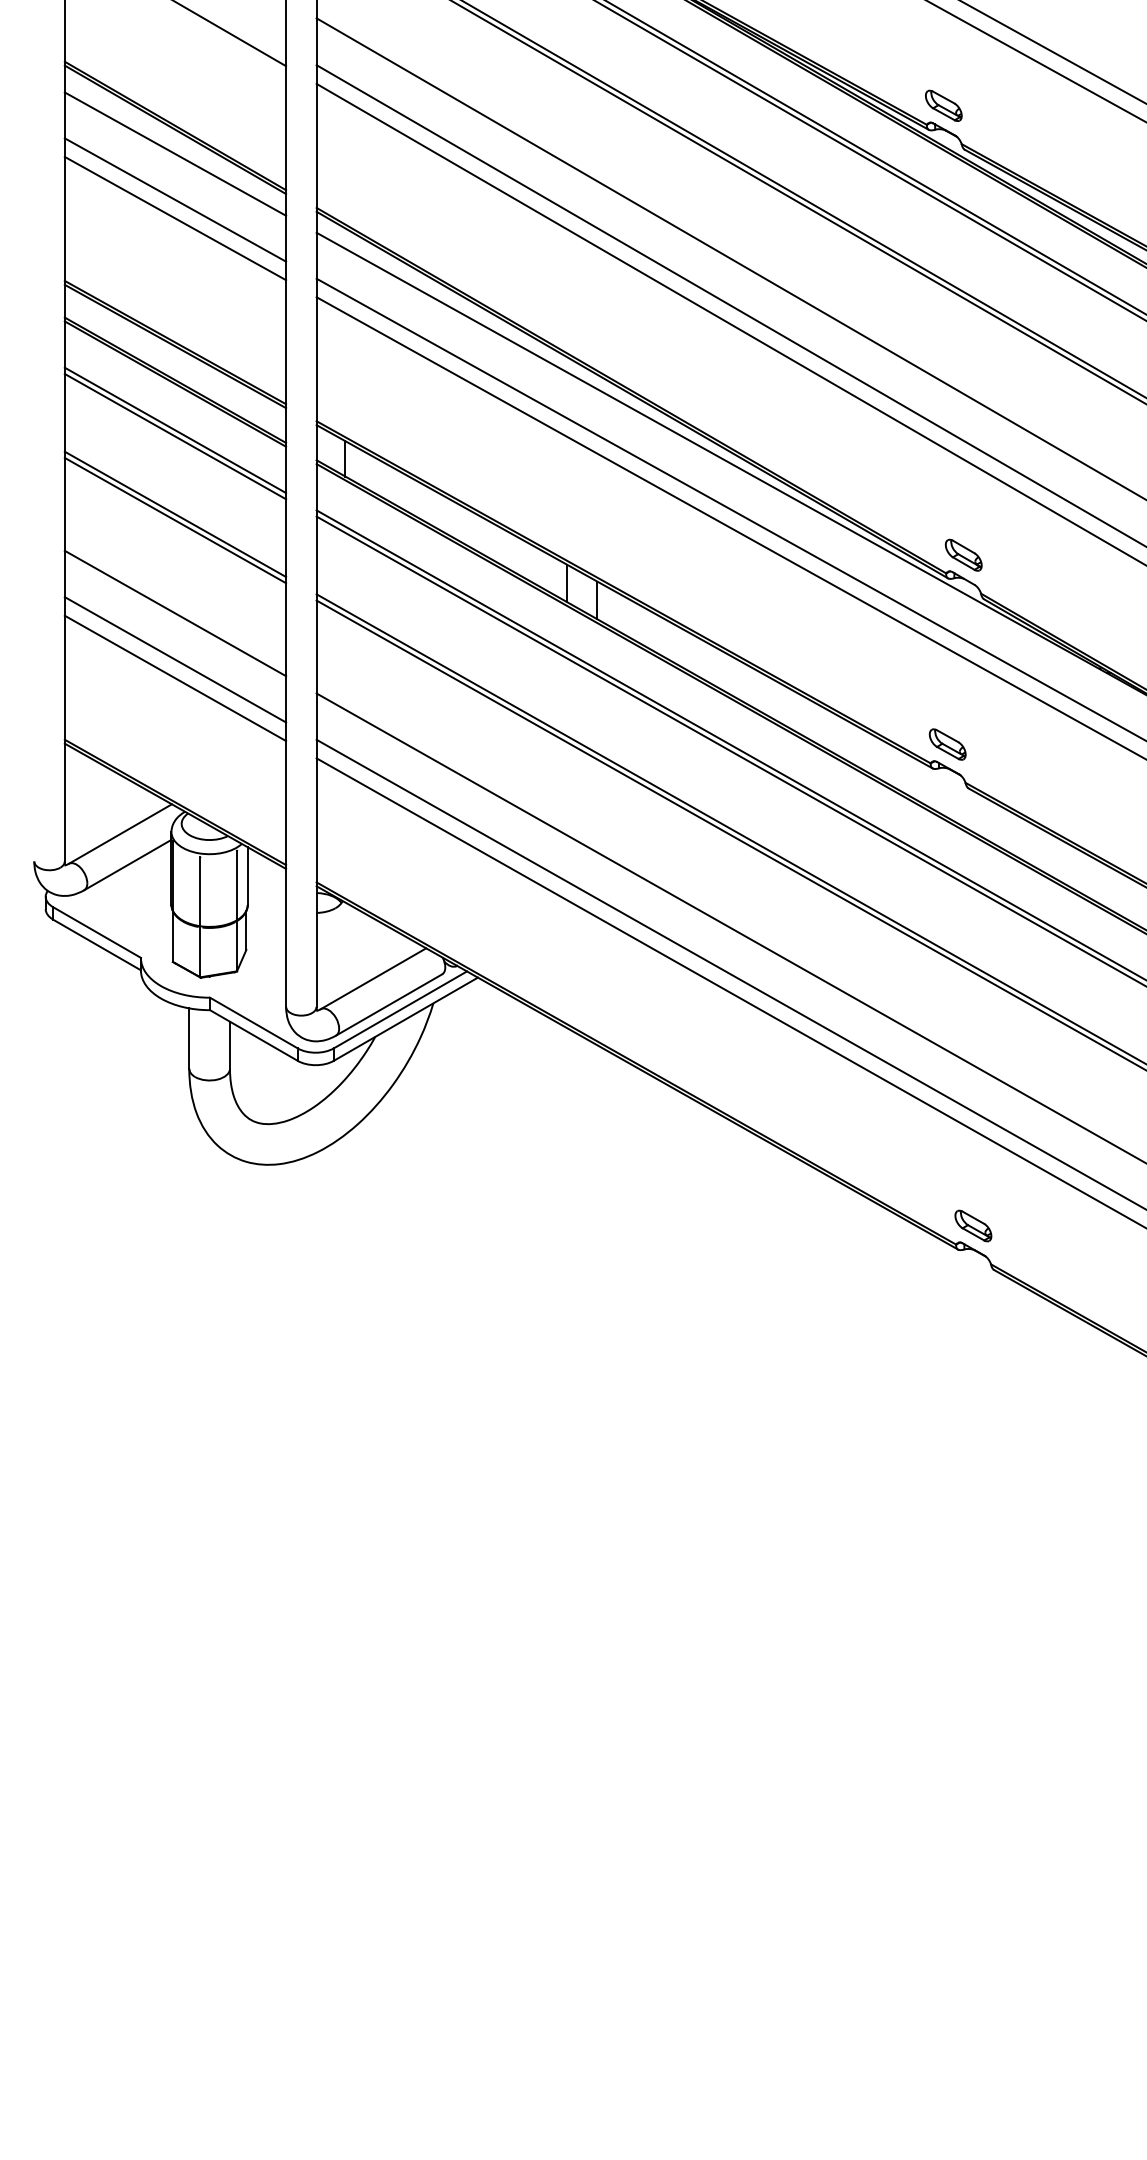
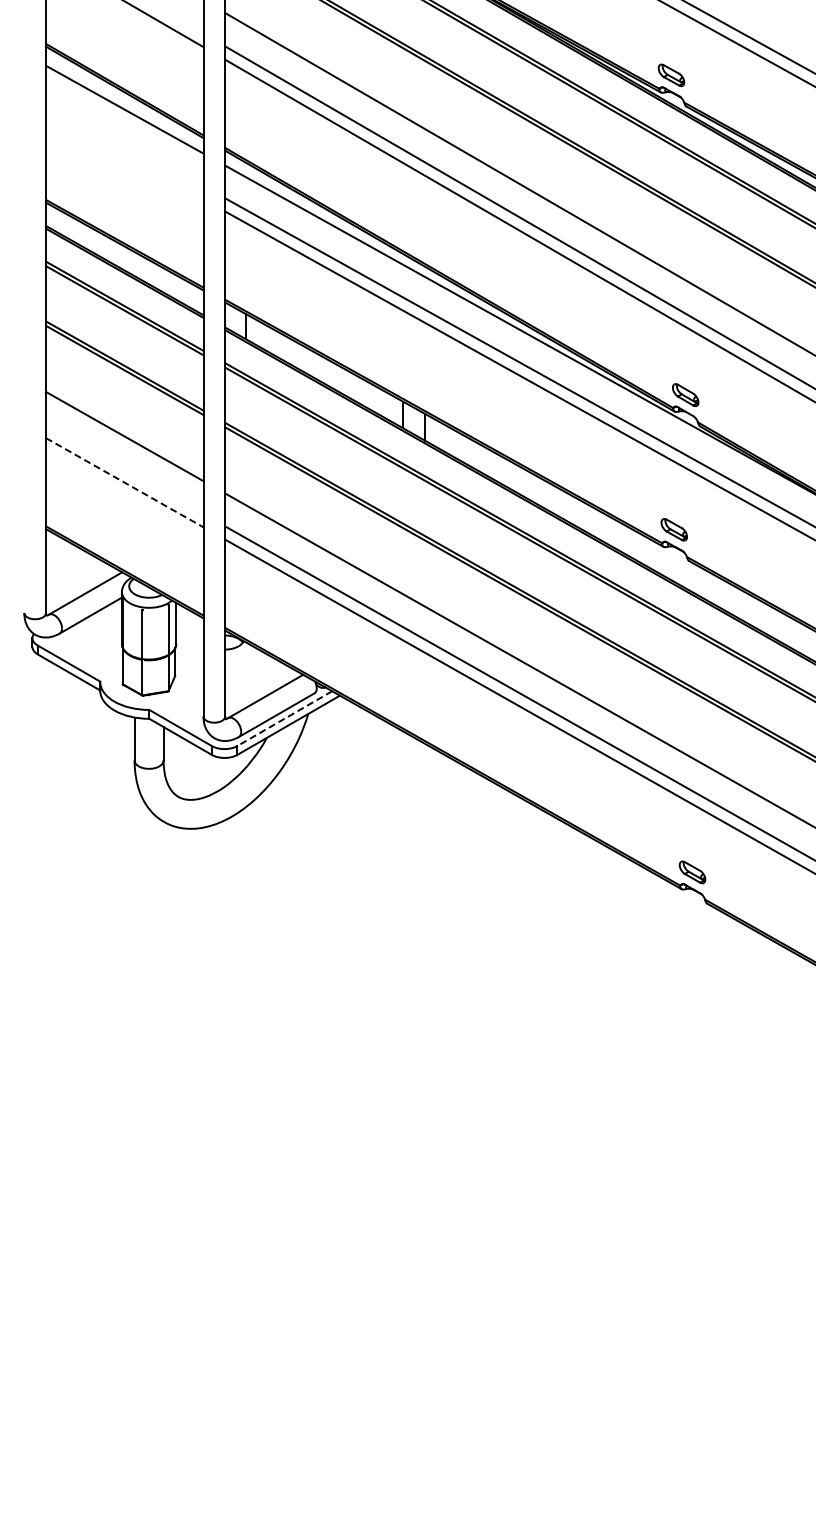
line: (175, 200) -> (124, 142), removed
line: (175, 218) -> (124, 155), removed
line: (175, 659) -> (124, 469), removed
line: (176, 678) -> (125, 482), solid -> dashed
line: (399, 1009) -> (284, 718), solid -> dashed

